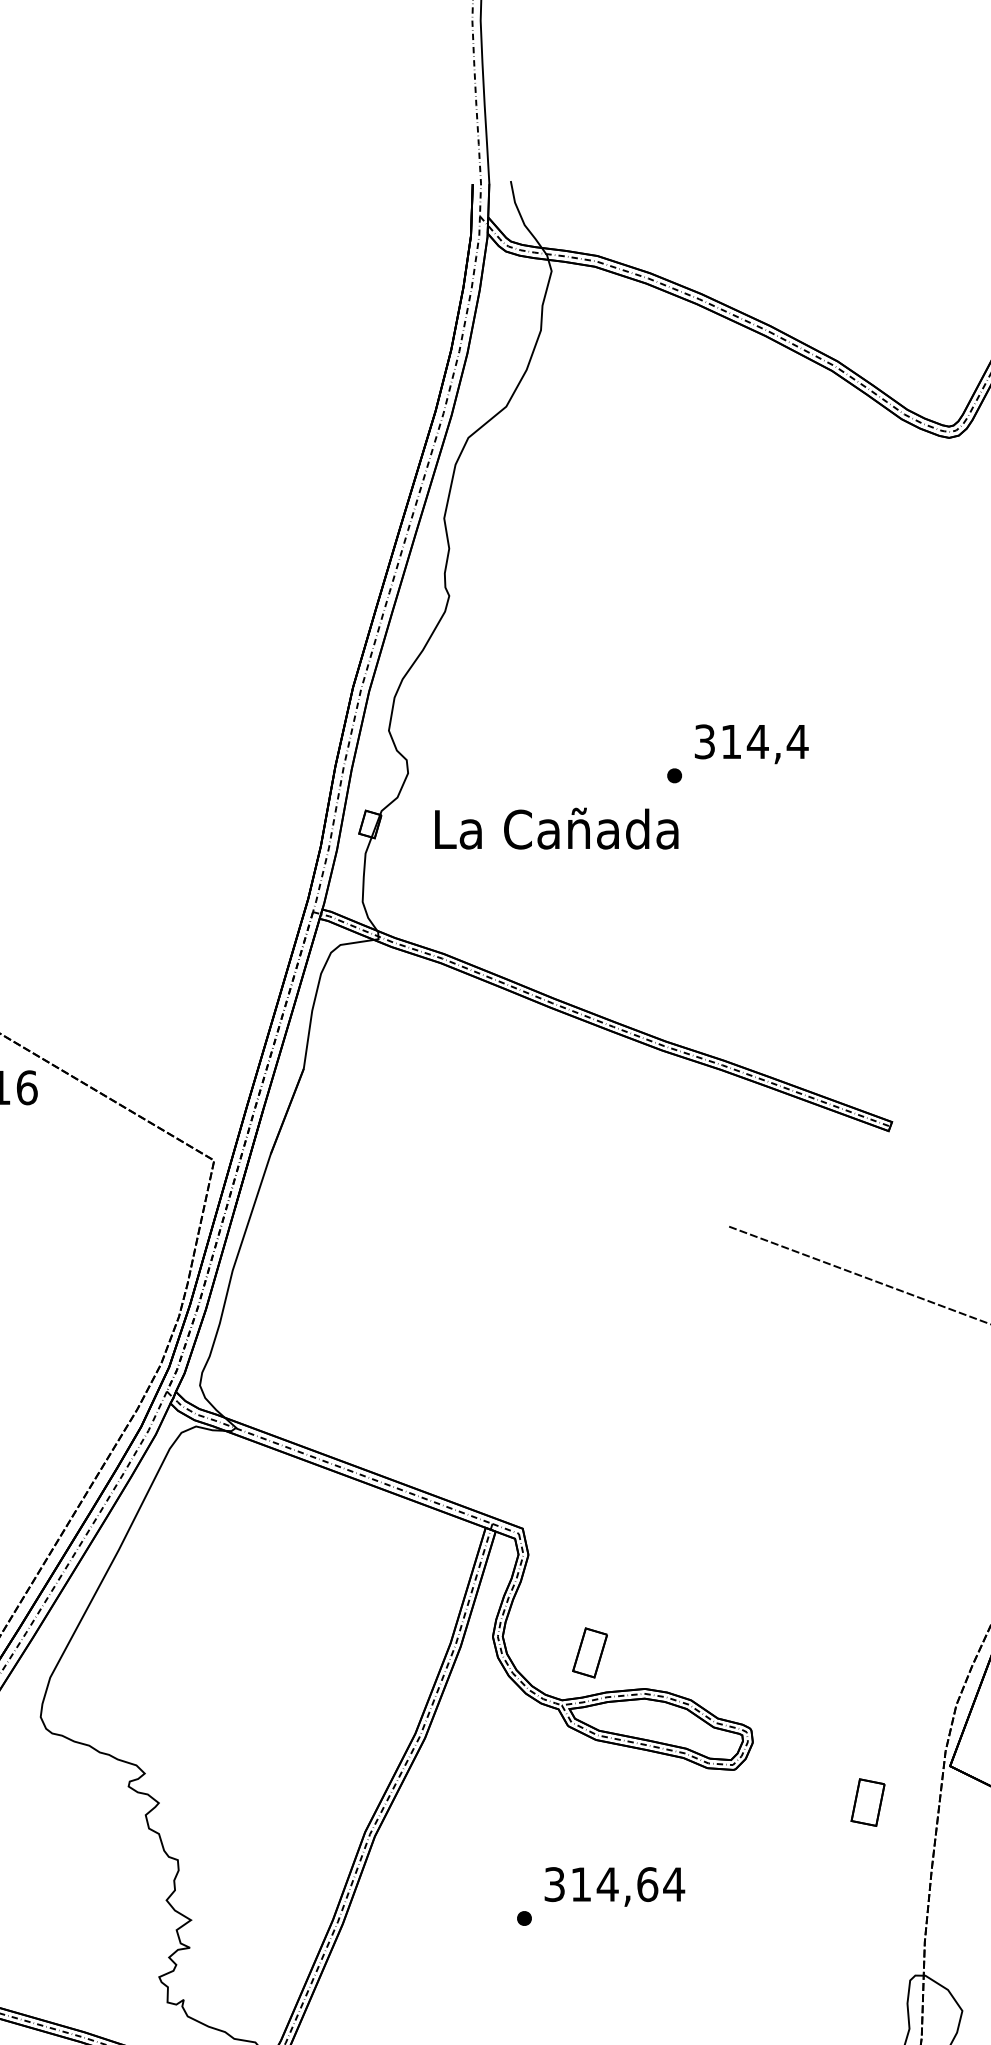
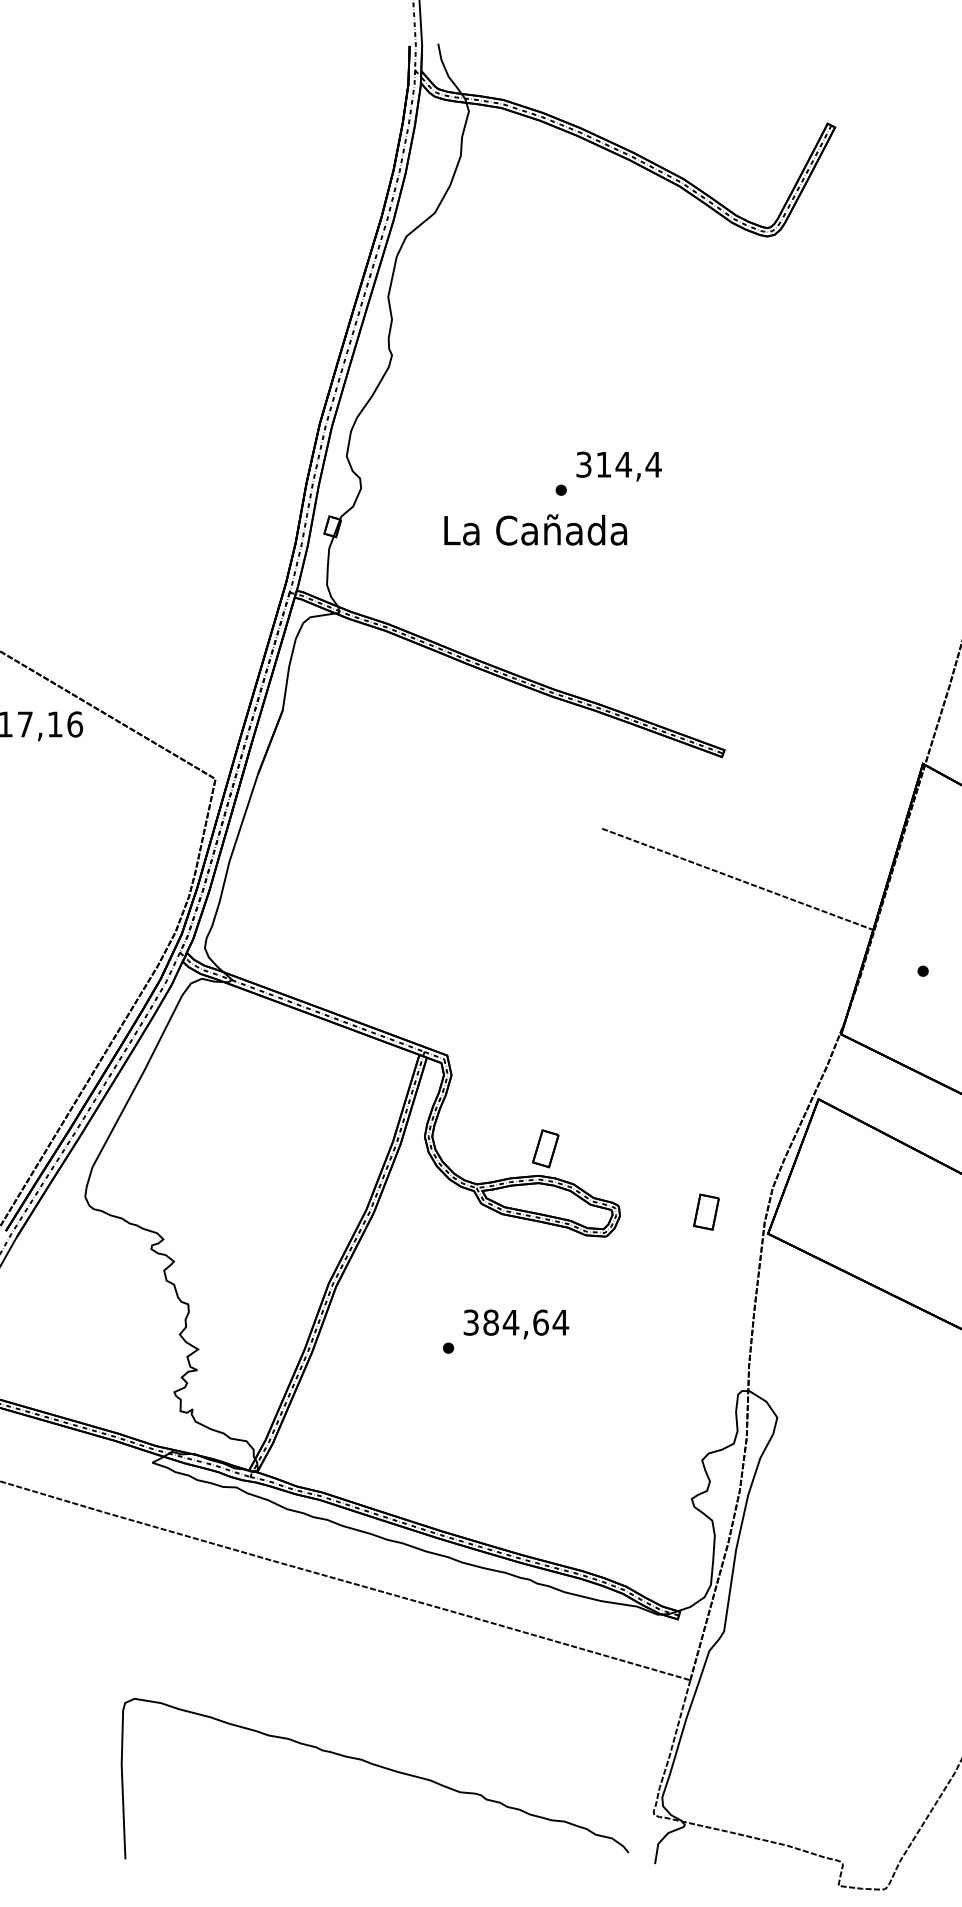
text: (556, 828) -> (535, 529), moved
part: (589, 1652) -> (545, 1148), moved
part: (868, 1801) -> (706, 1211), moved
text: (580, 1884) -> (490, 1322), 314,64 -> 384,64

